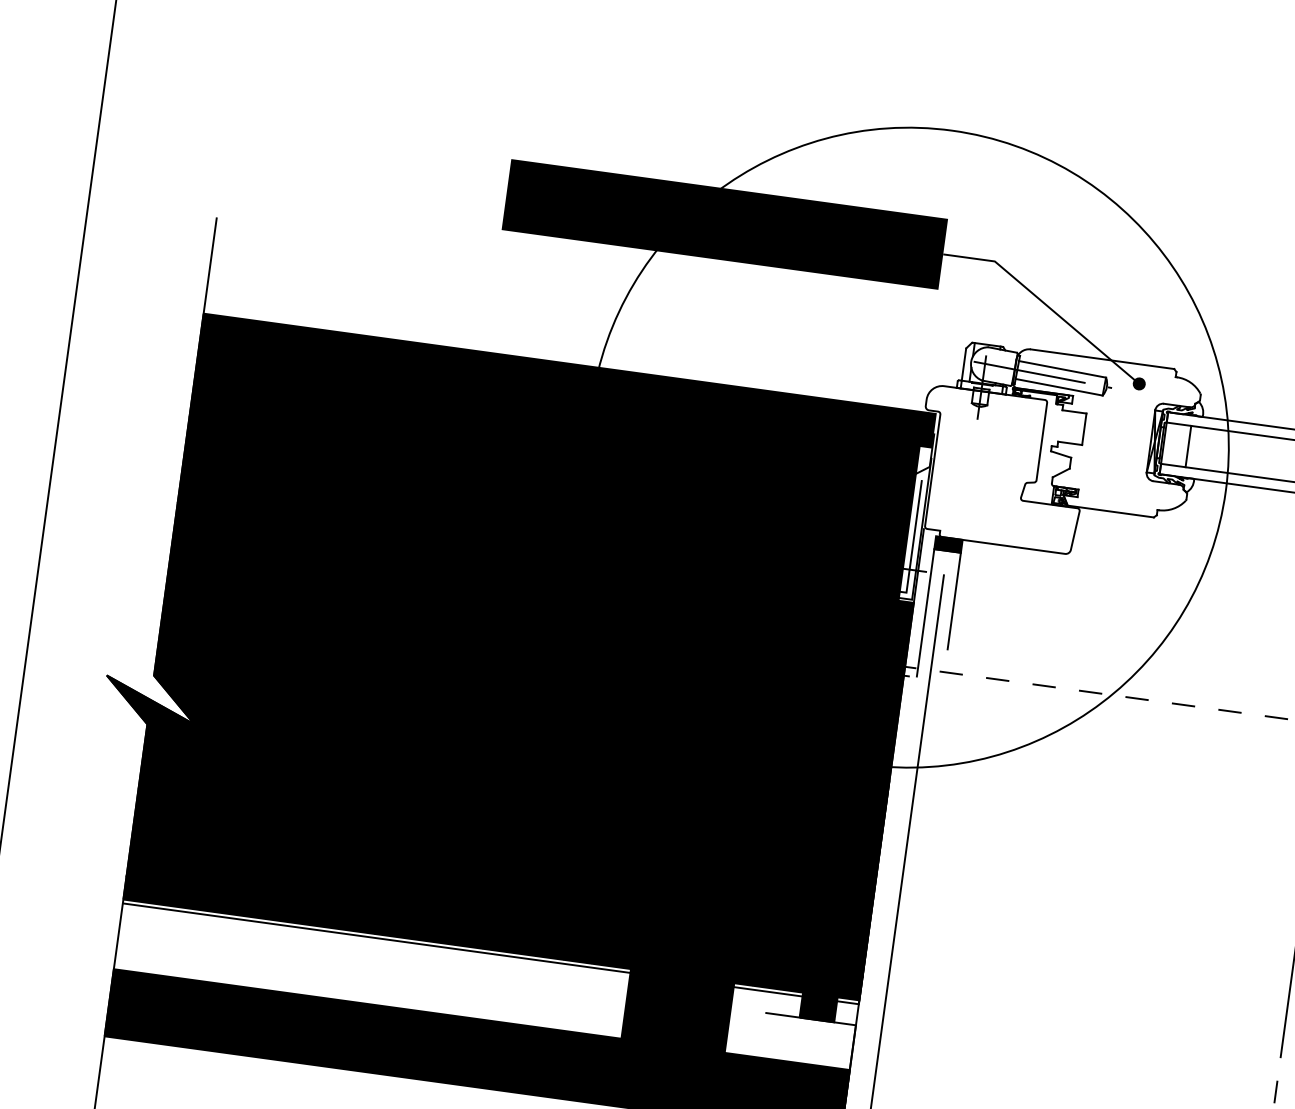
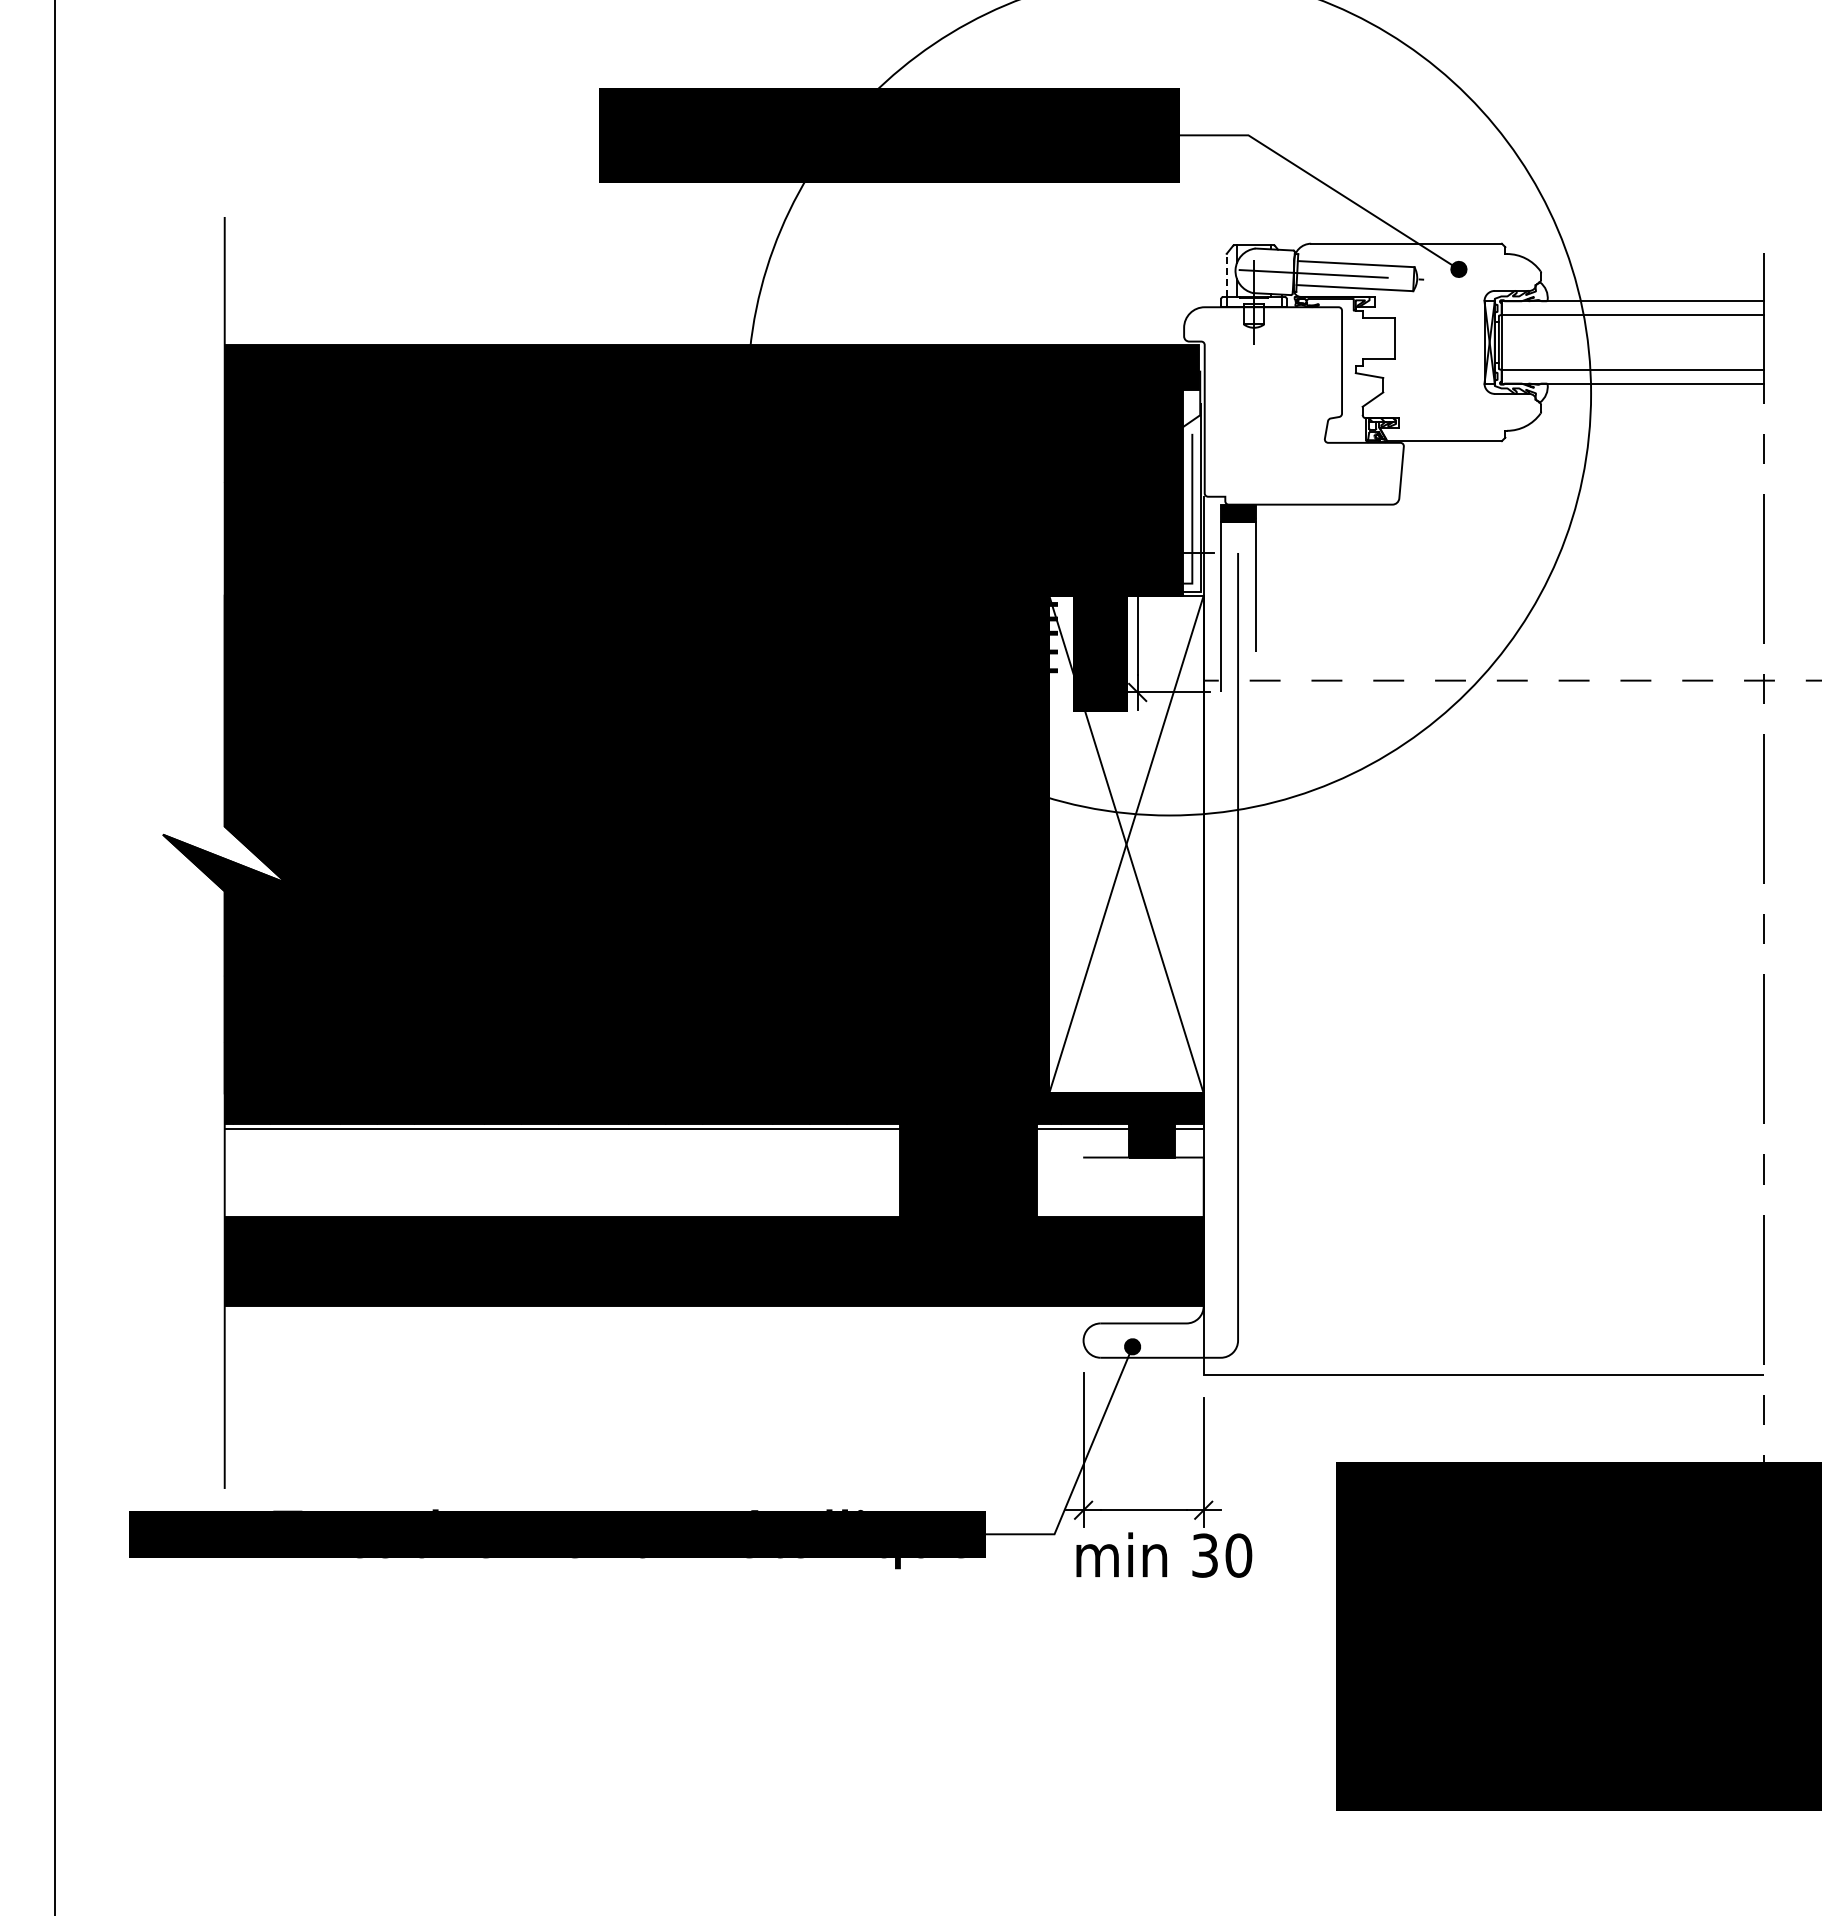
line: (963, 364) -> (1226, 275), solid -> dashed
line: (1188, 445) -> (1534, 341), removed
fill: (830, 782) -> (1126, 844), removed

